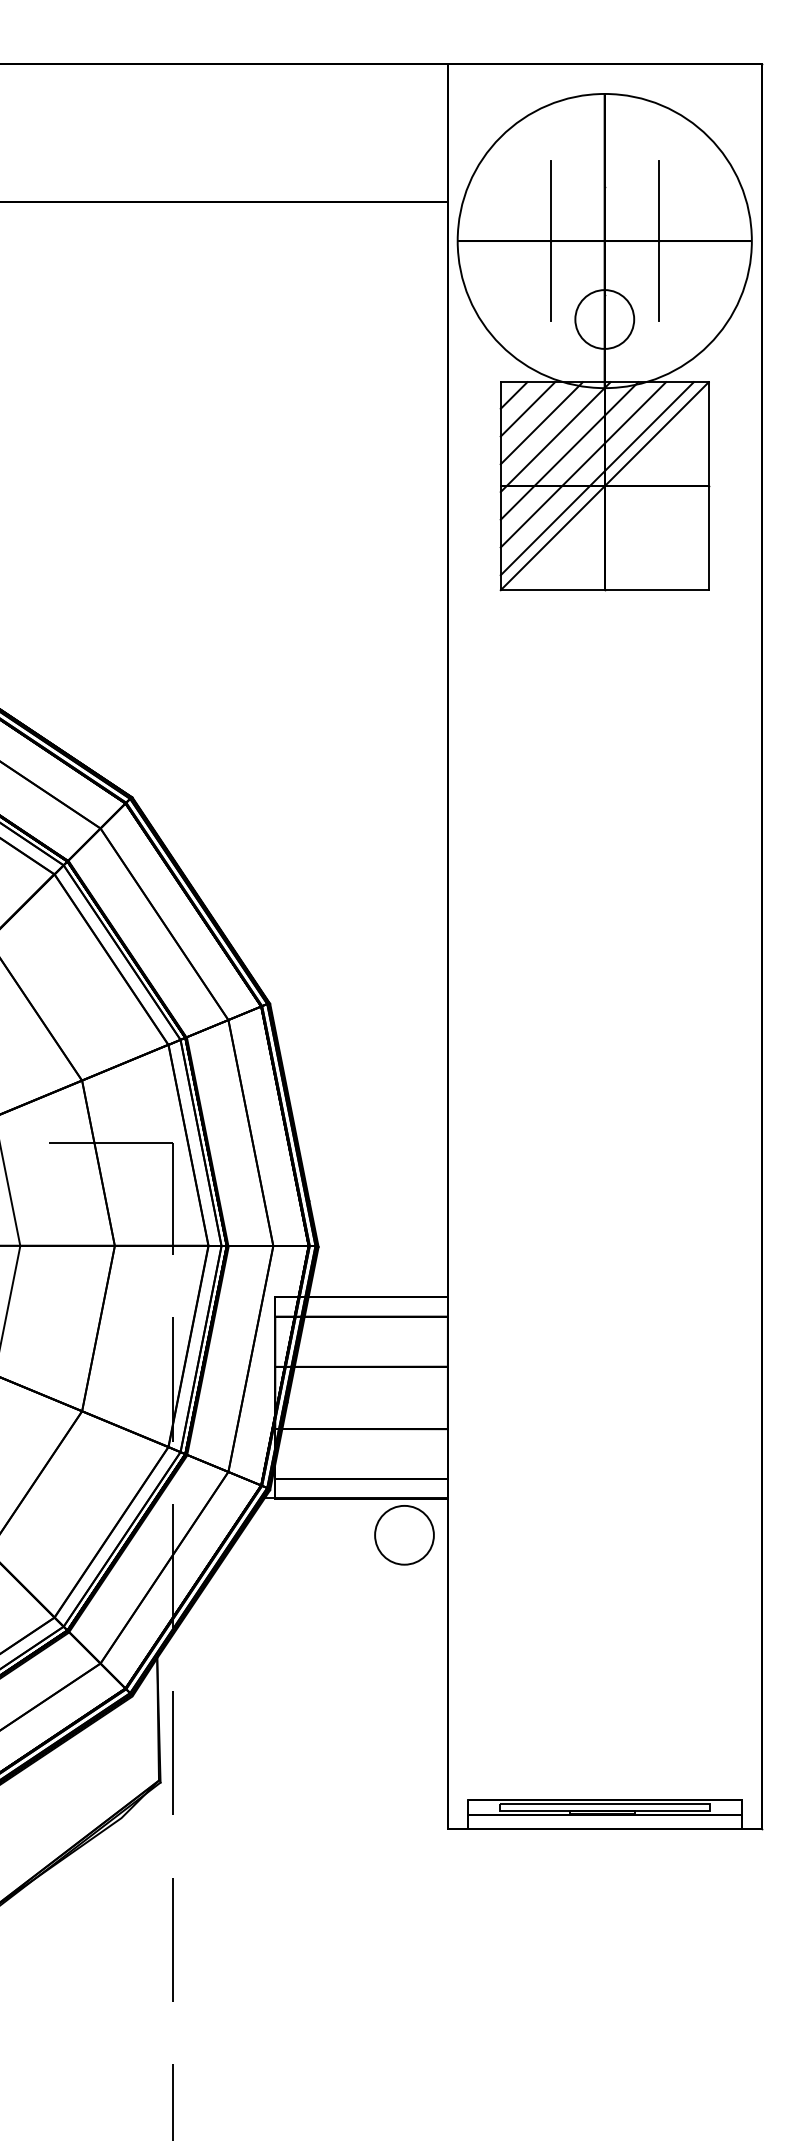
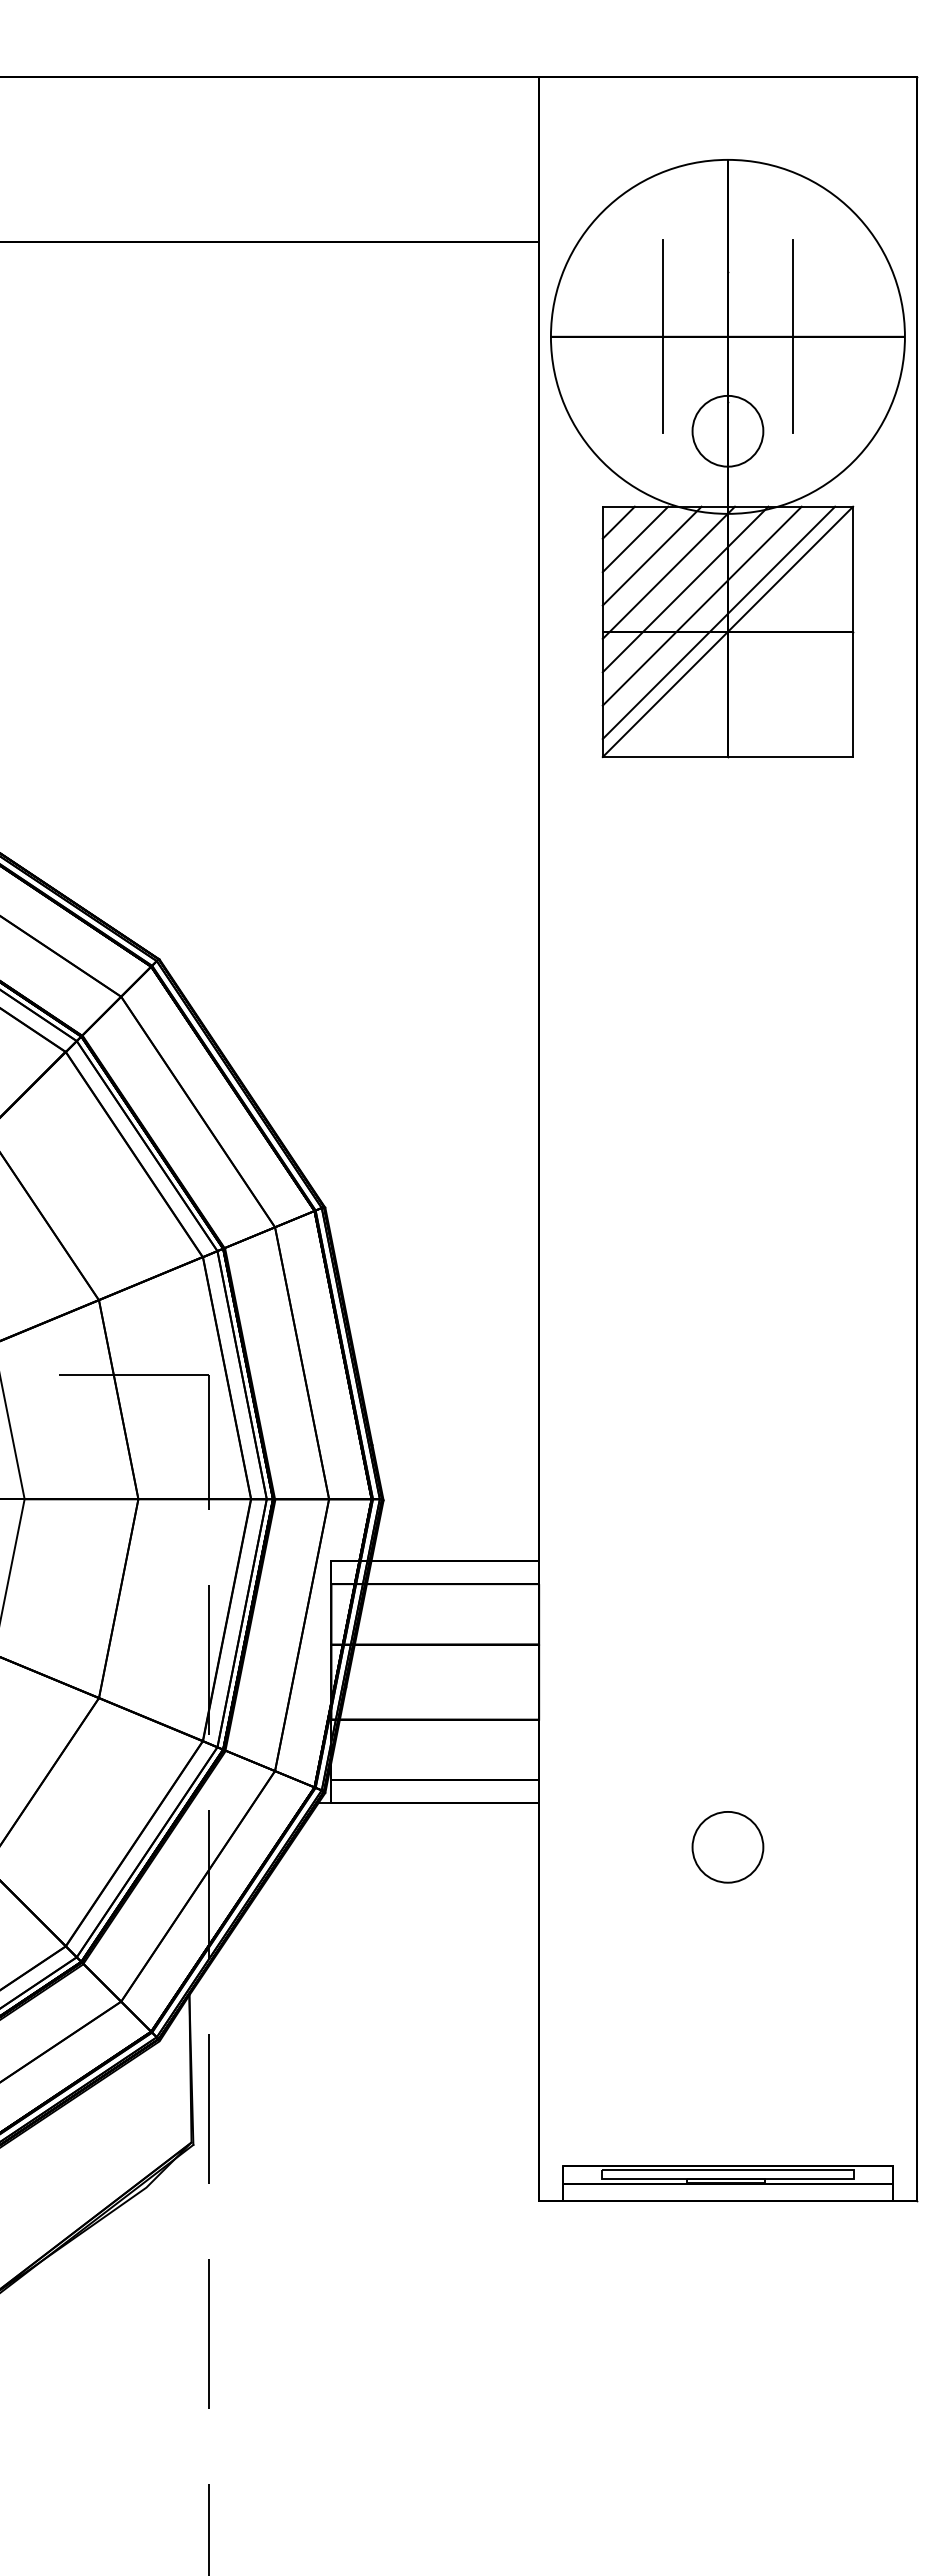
part: (604, 342) -> (727, 458), moved
circle: (404, 1535) -> (727, 1847), moved

